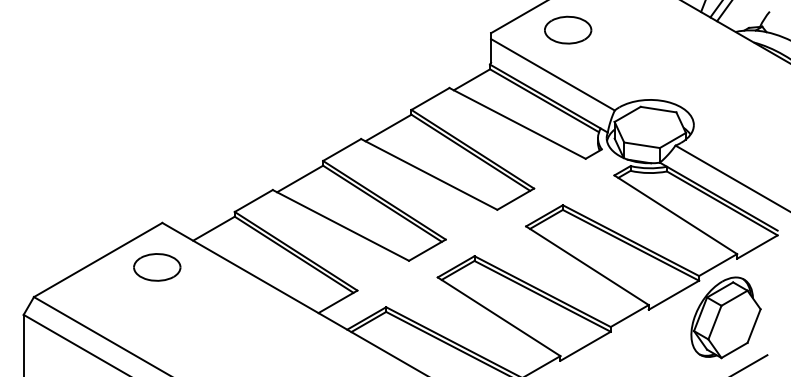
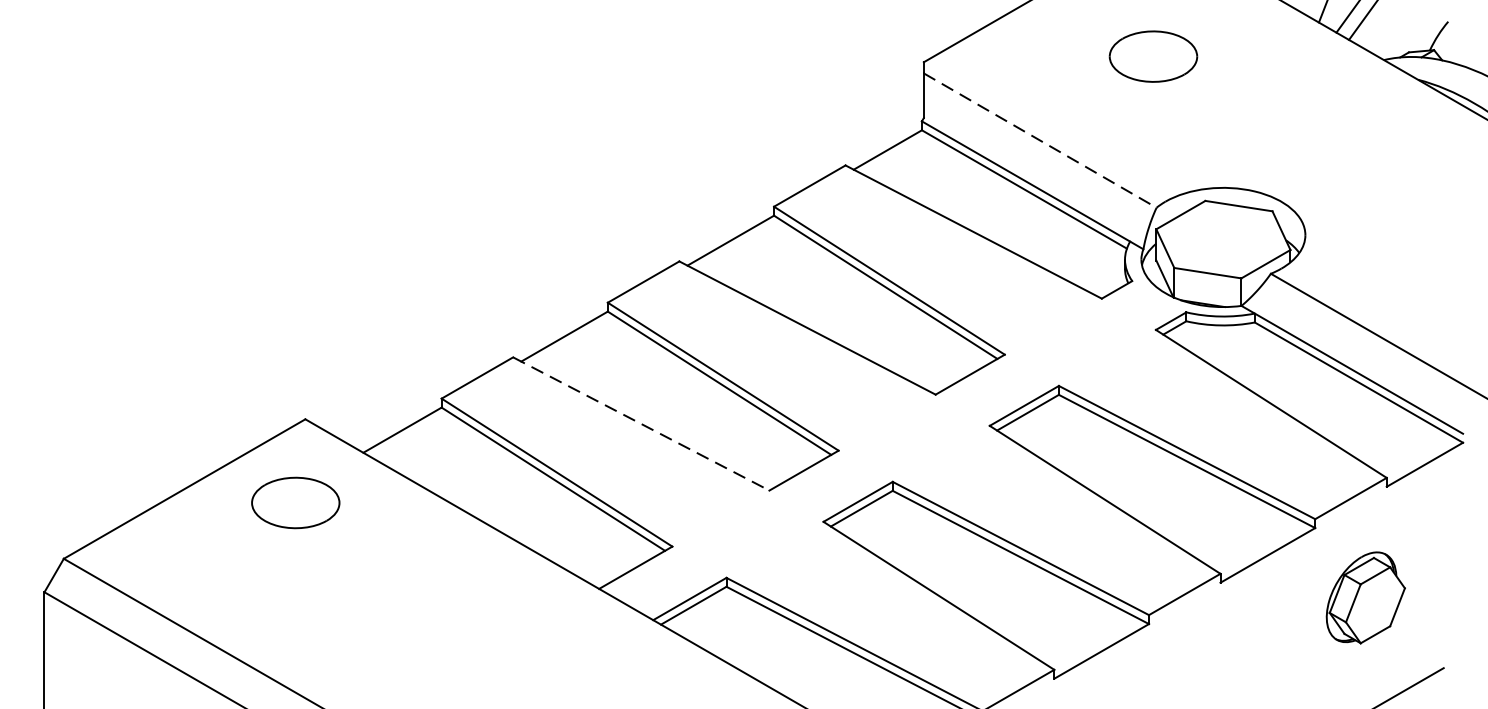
part: (568, 29) -> (1154, 55), moved
line: (553, 75) -> (1041, 141), solid -> dashed
line: (340, 225) -> (640, 424), solid -> dashed
part: (725, 317) -> (1364, 597), size x0.6

